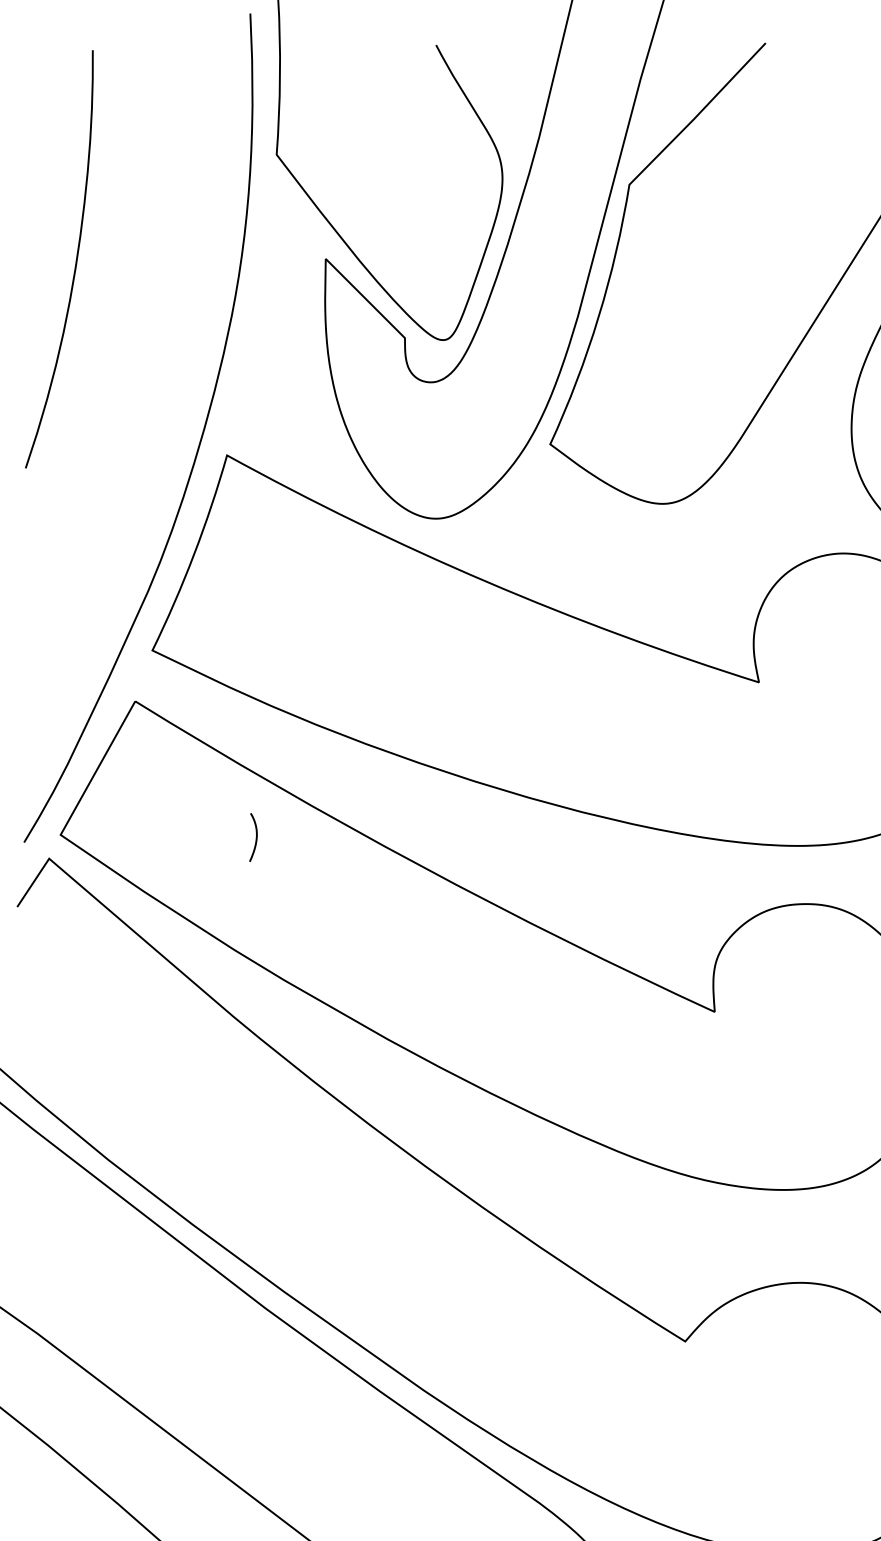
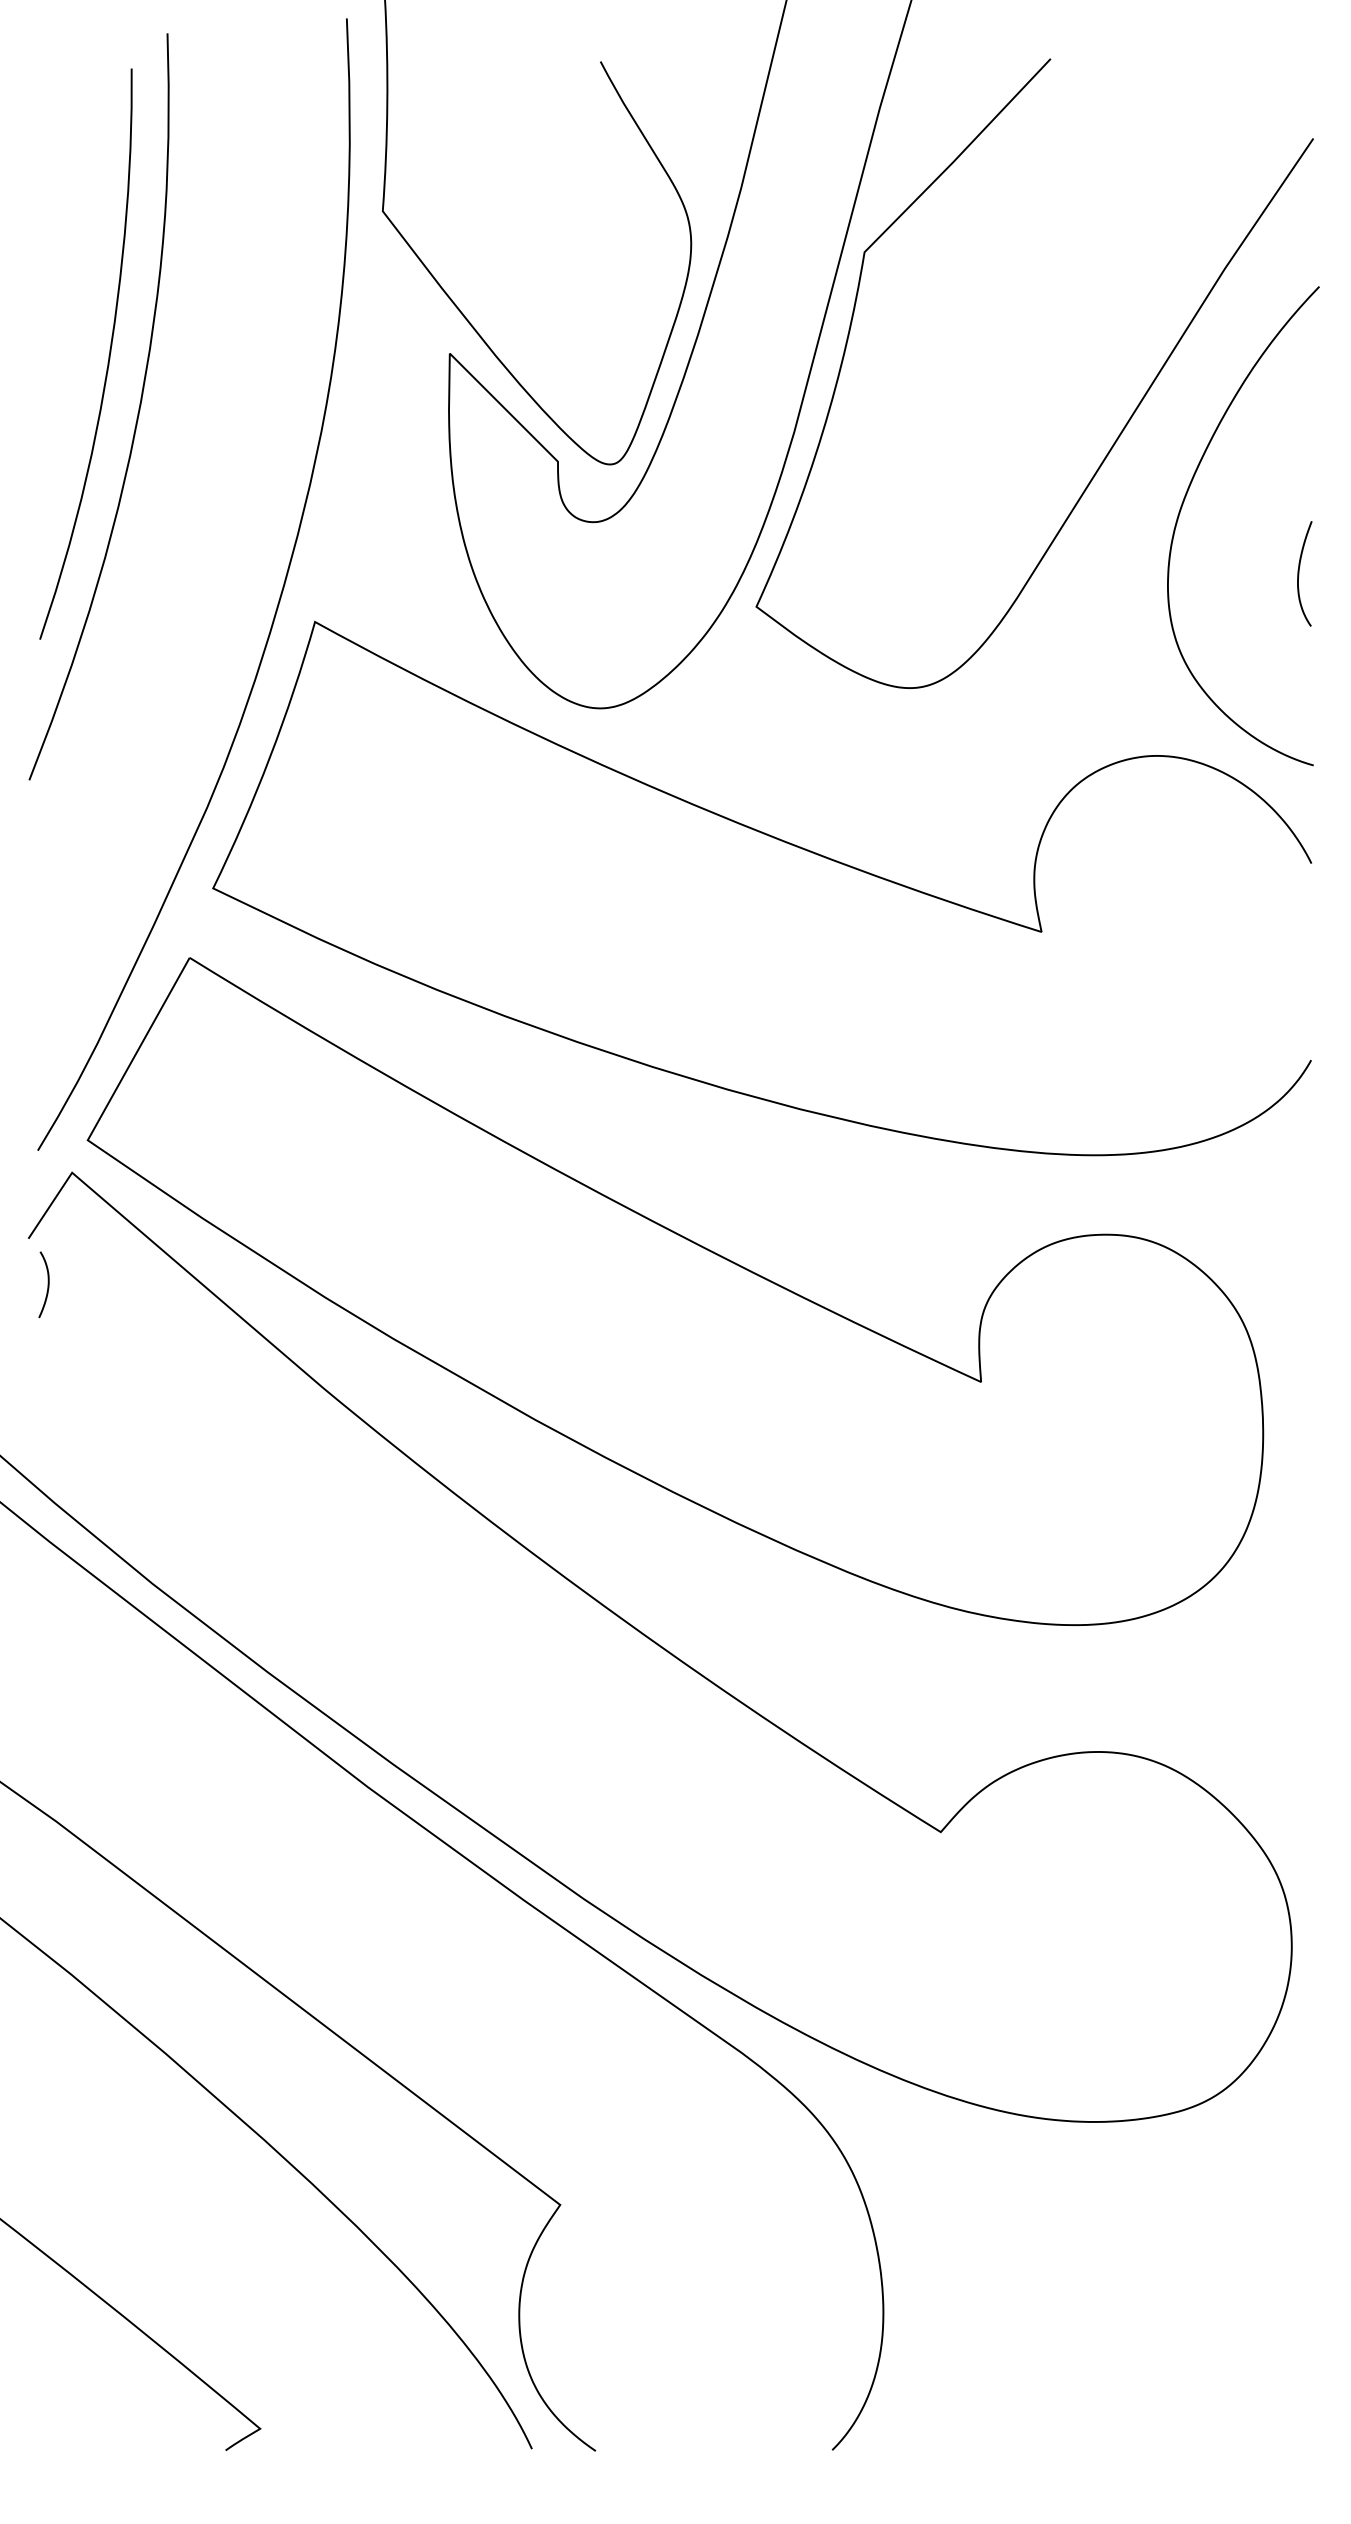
curve: (97, 302) -> (137, 413), added
curve: (255, 837) -> (47, 1284), moved

